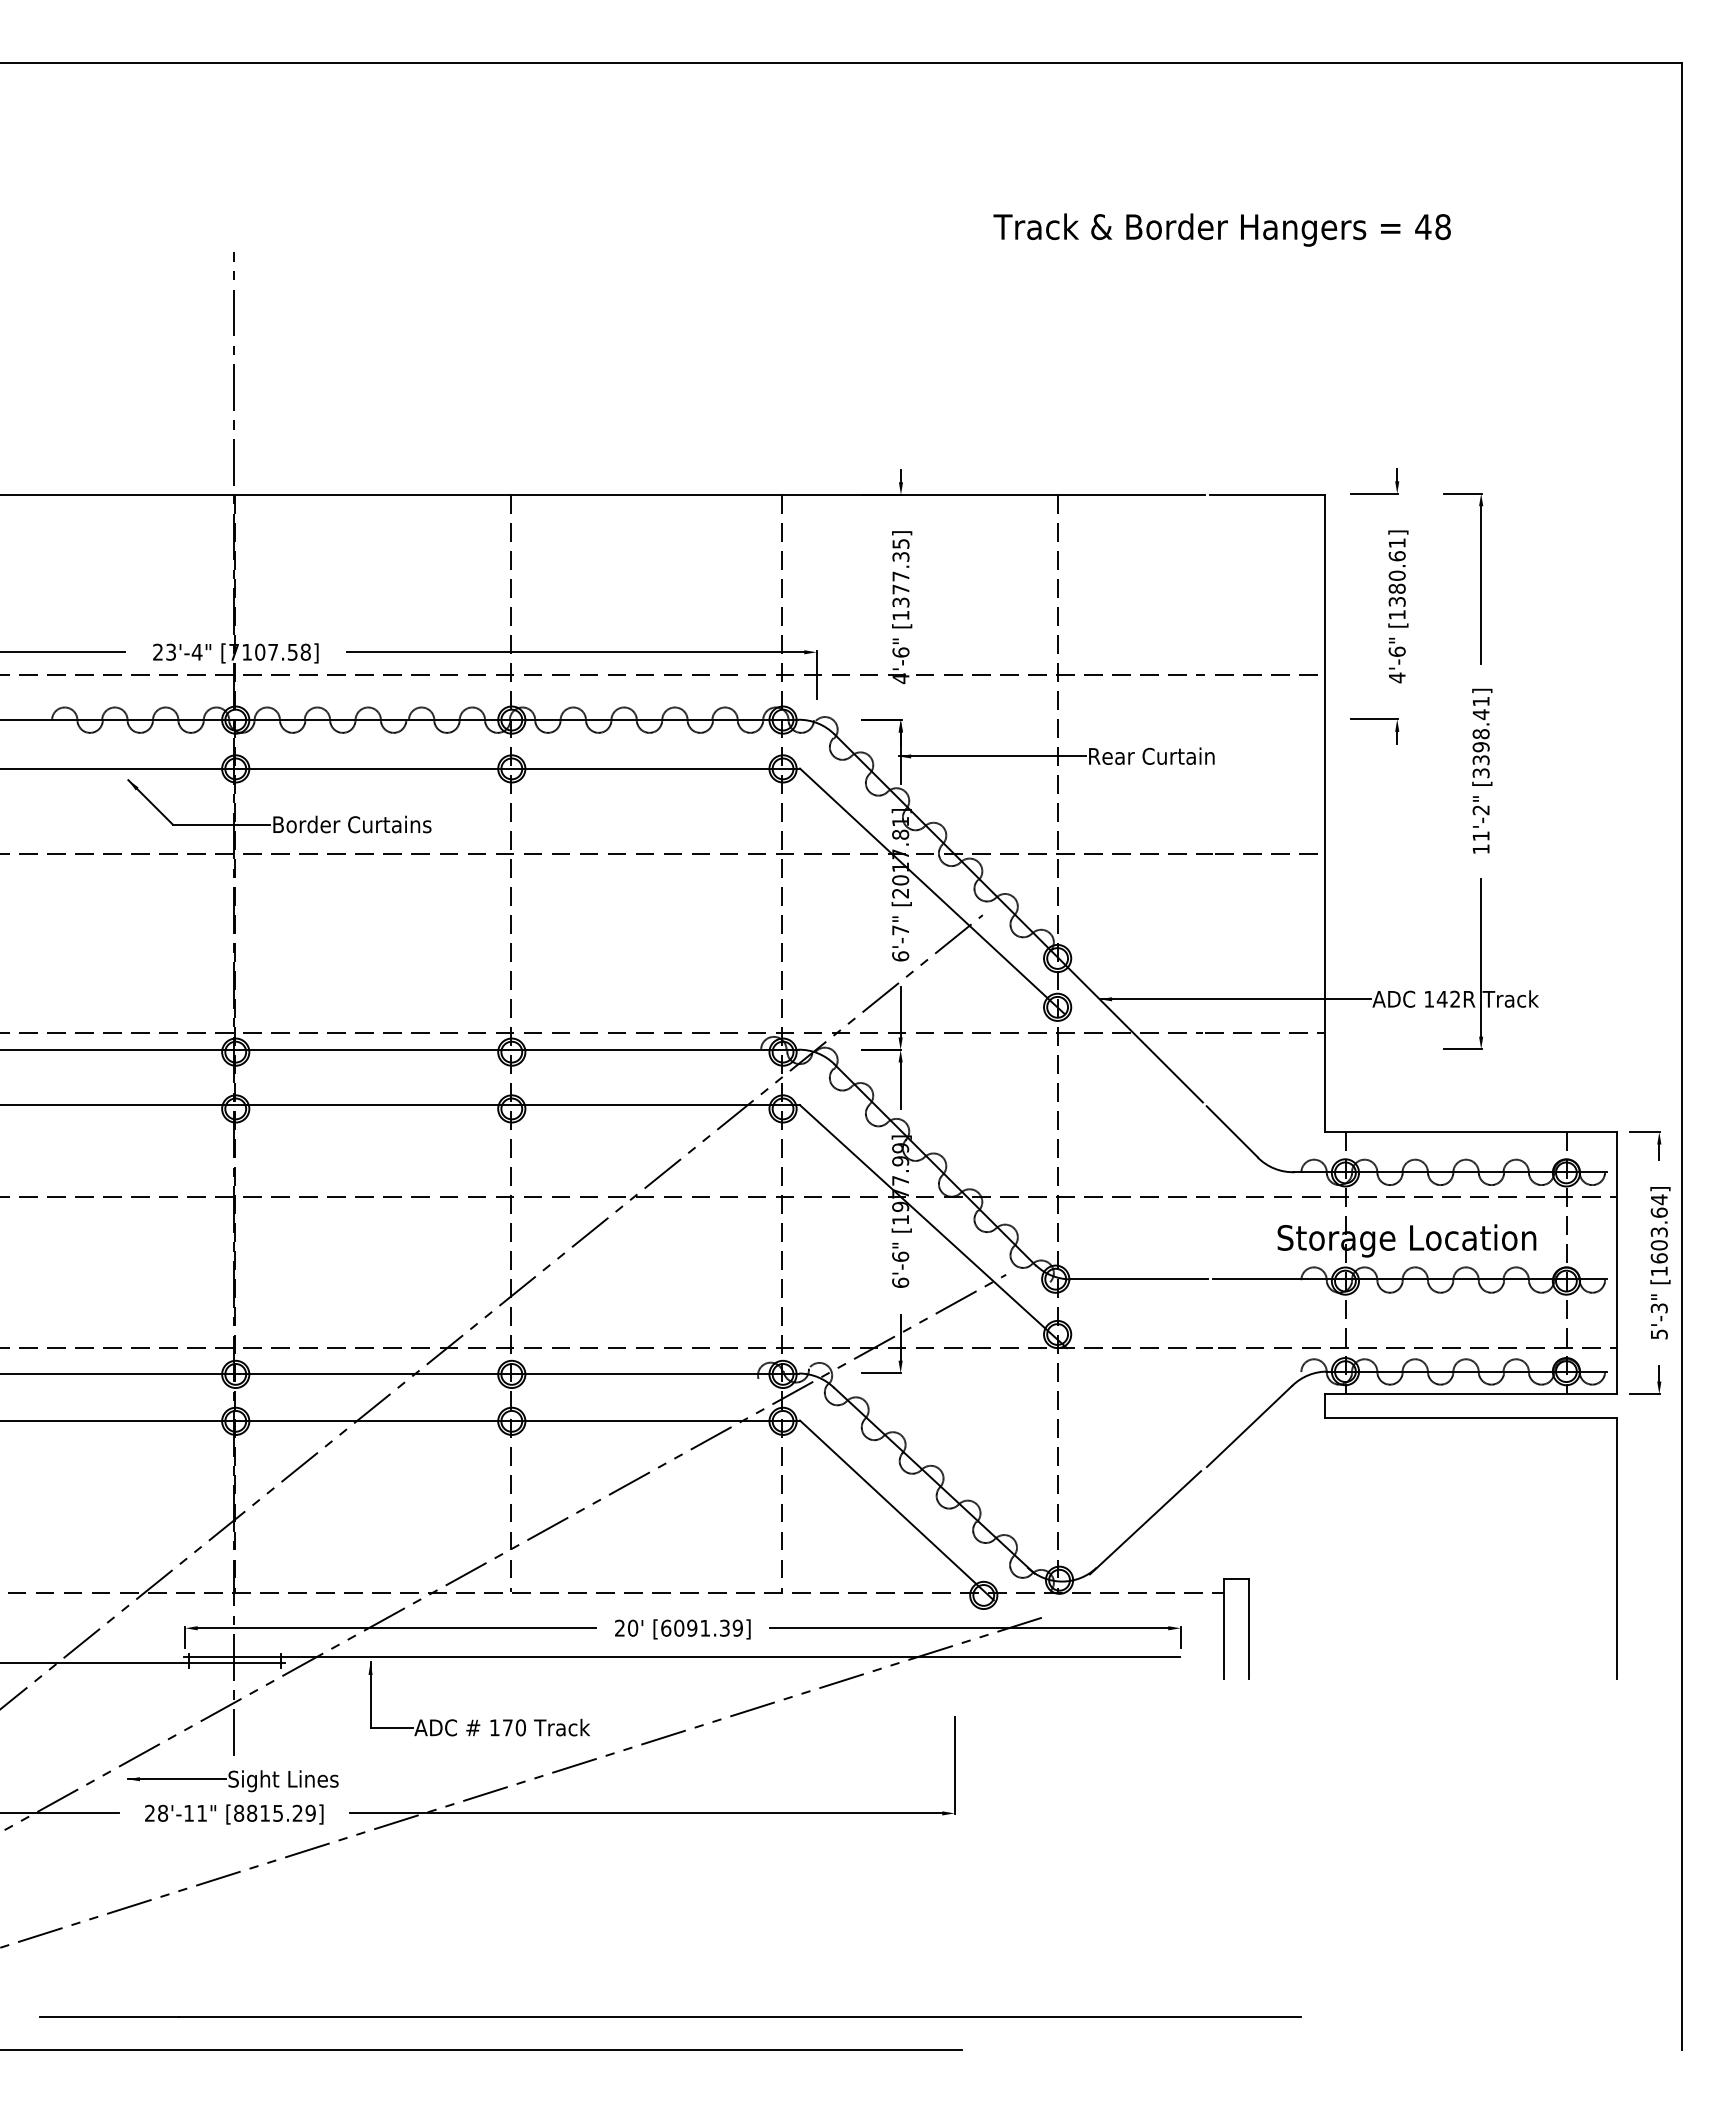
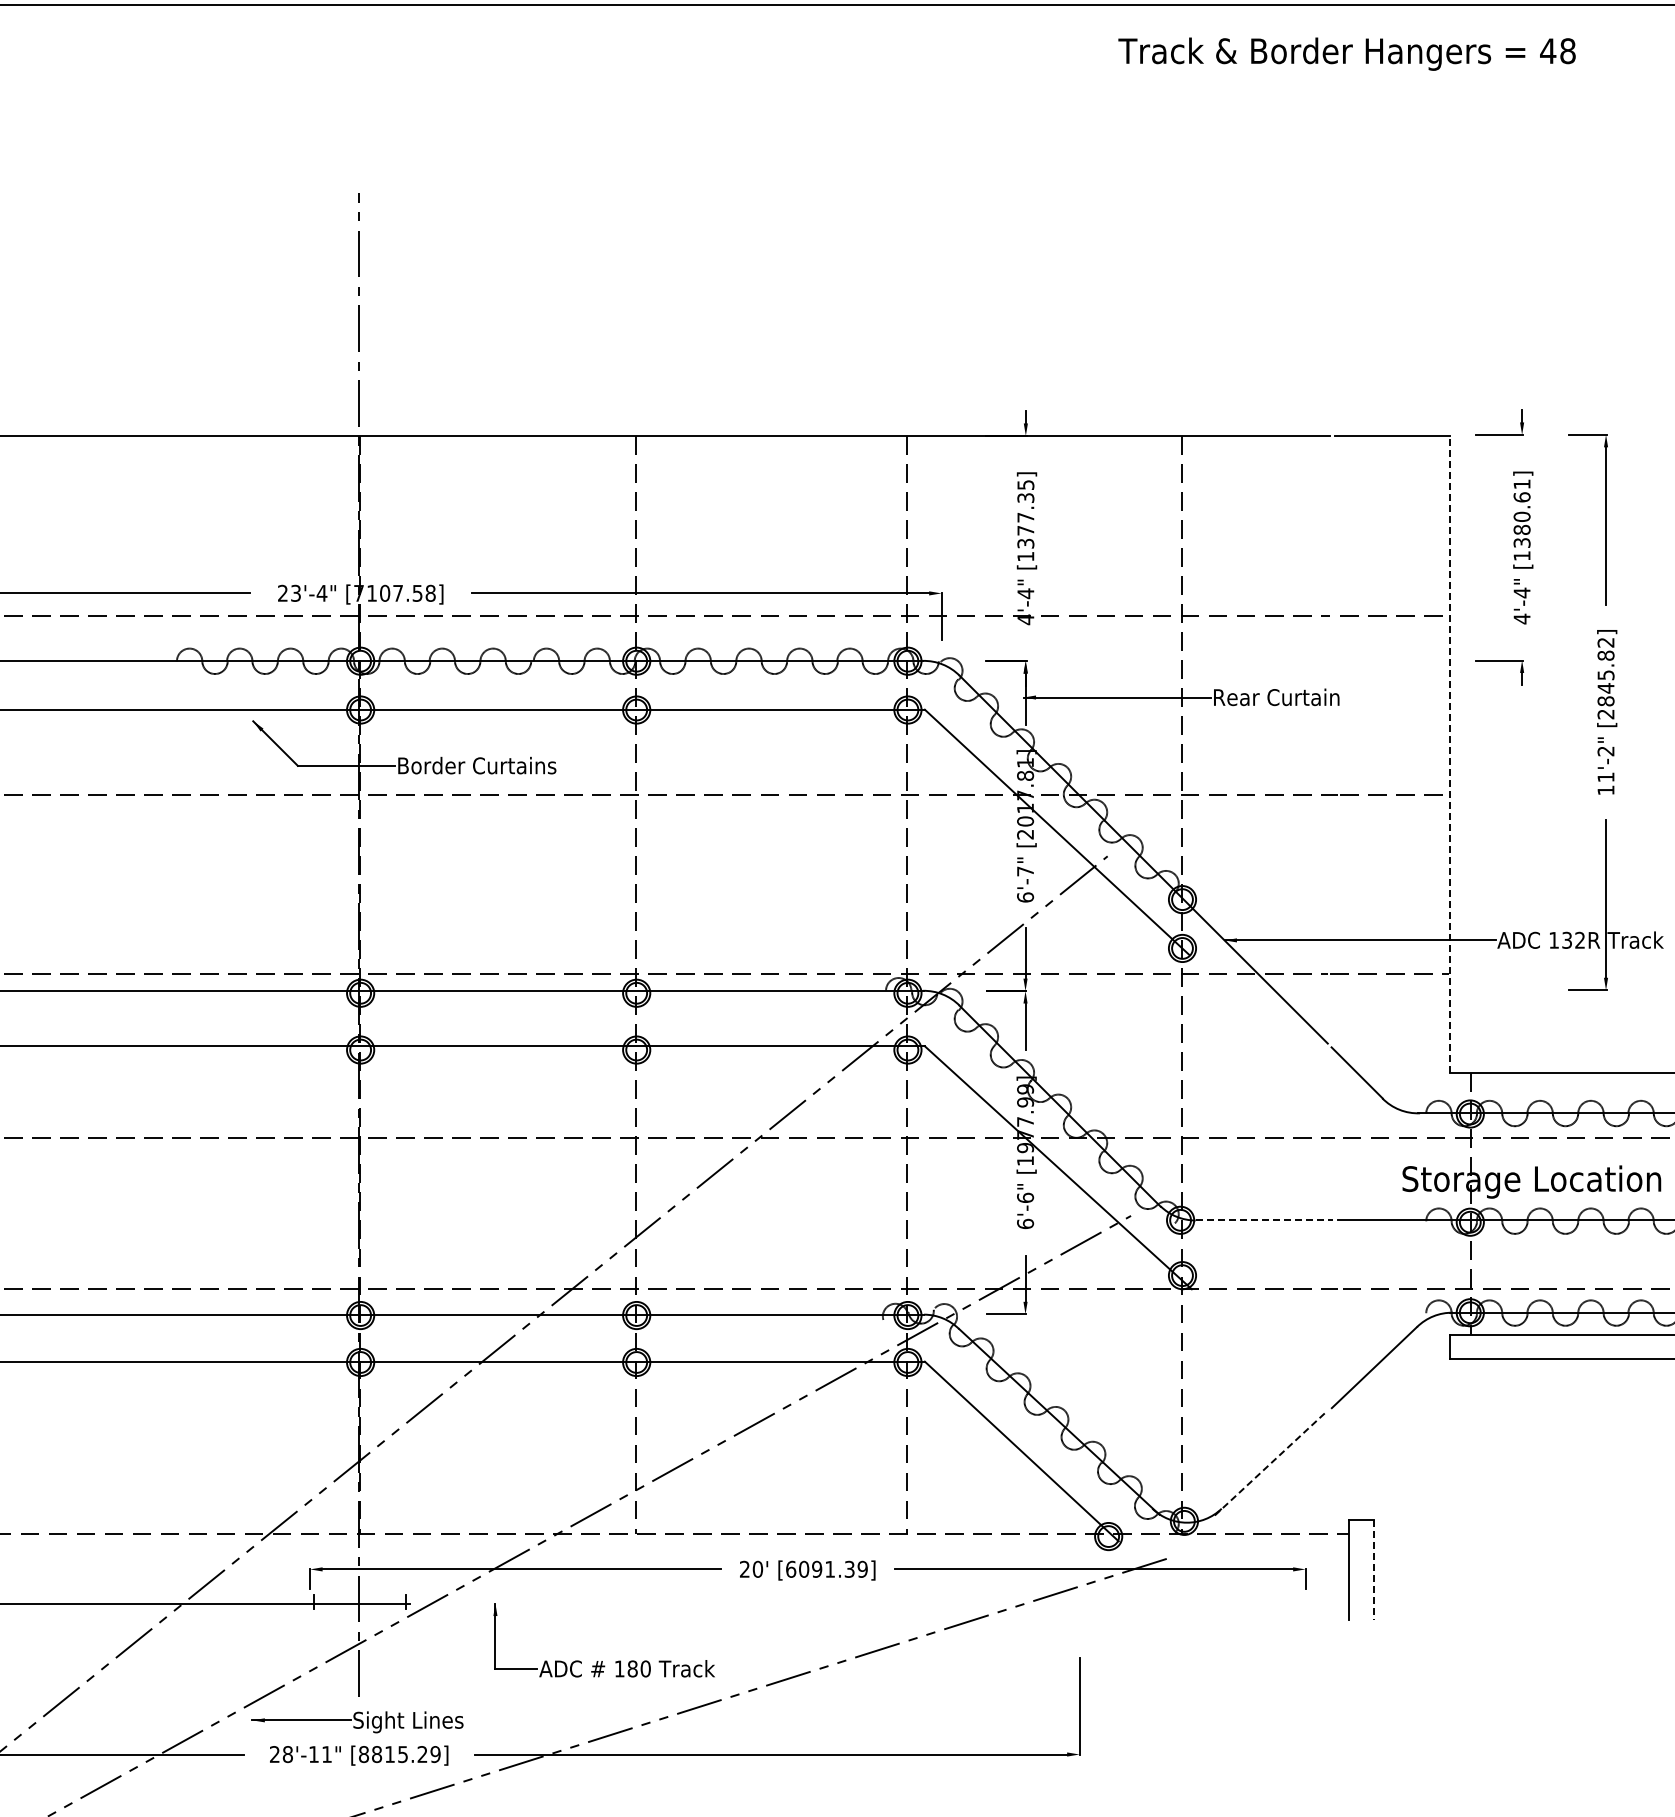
text: (1221, 229) -> (1346, 53), moved
text: (1396, 651) -> (1521, 592), 4'-6" -> 4'-4"
text: (900, 652) -> (1025, 593), 4'-6" -> 4'-4"
text: (1480, 737) -> (1605, 678), [3398.41] -> [2845.82]
line: (1324, 812) -> (1449, 753), solid -> dashed
text: (1441, 998) -> (1566, 939), 142R -> 132R
line: (1139, 1279) -> (1264, 1220), solid -> dashed
line: (1145, 1522) -> (1270, 1463), solid -> dashed
line: (1249, 1629) -> (1374, 1570), solid -> dashed
line: (681, 1657) -> (806, 1598), removed
text: (507, 1727) -> (632, 1668), 170 -> 180

